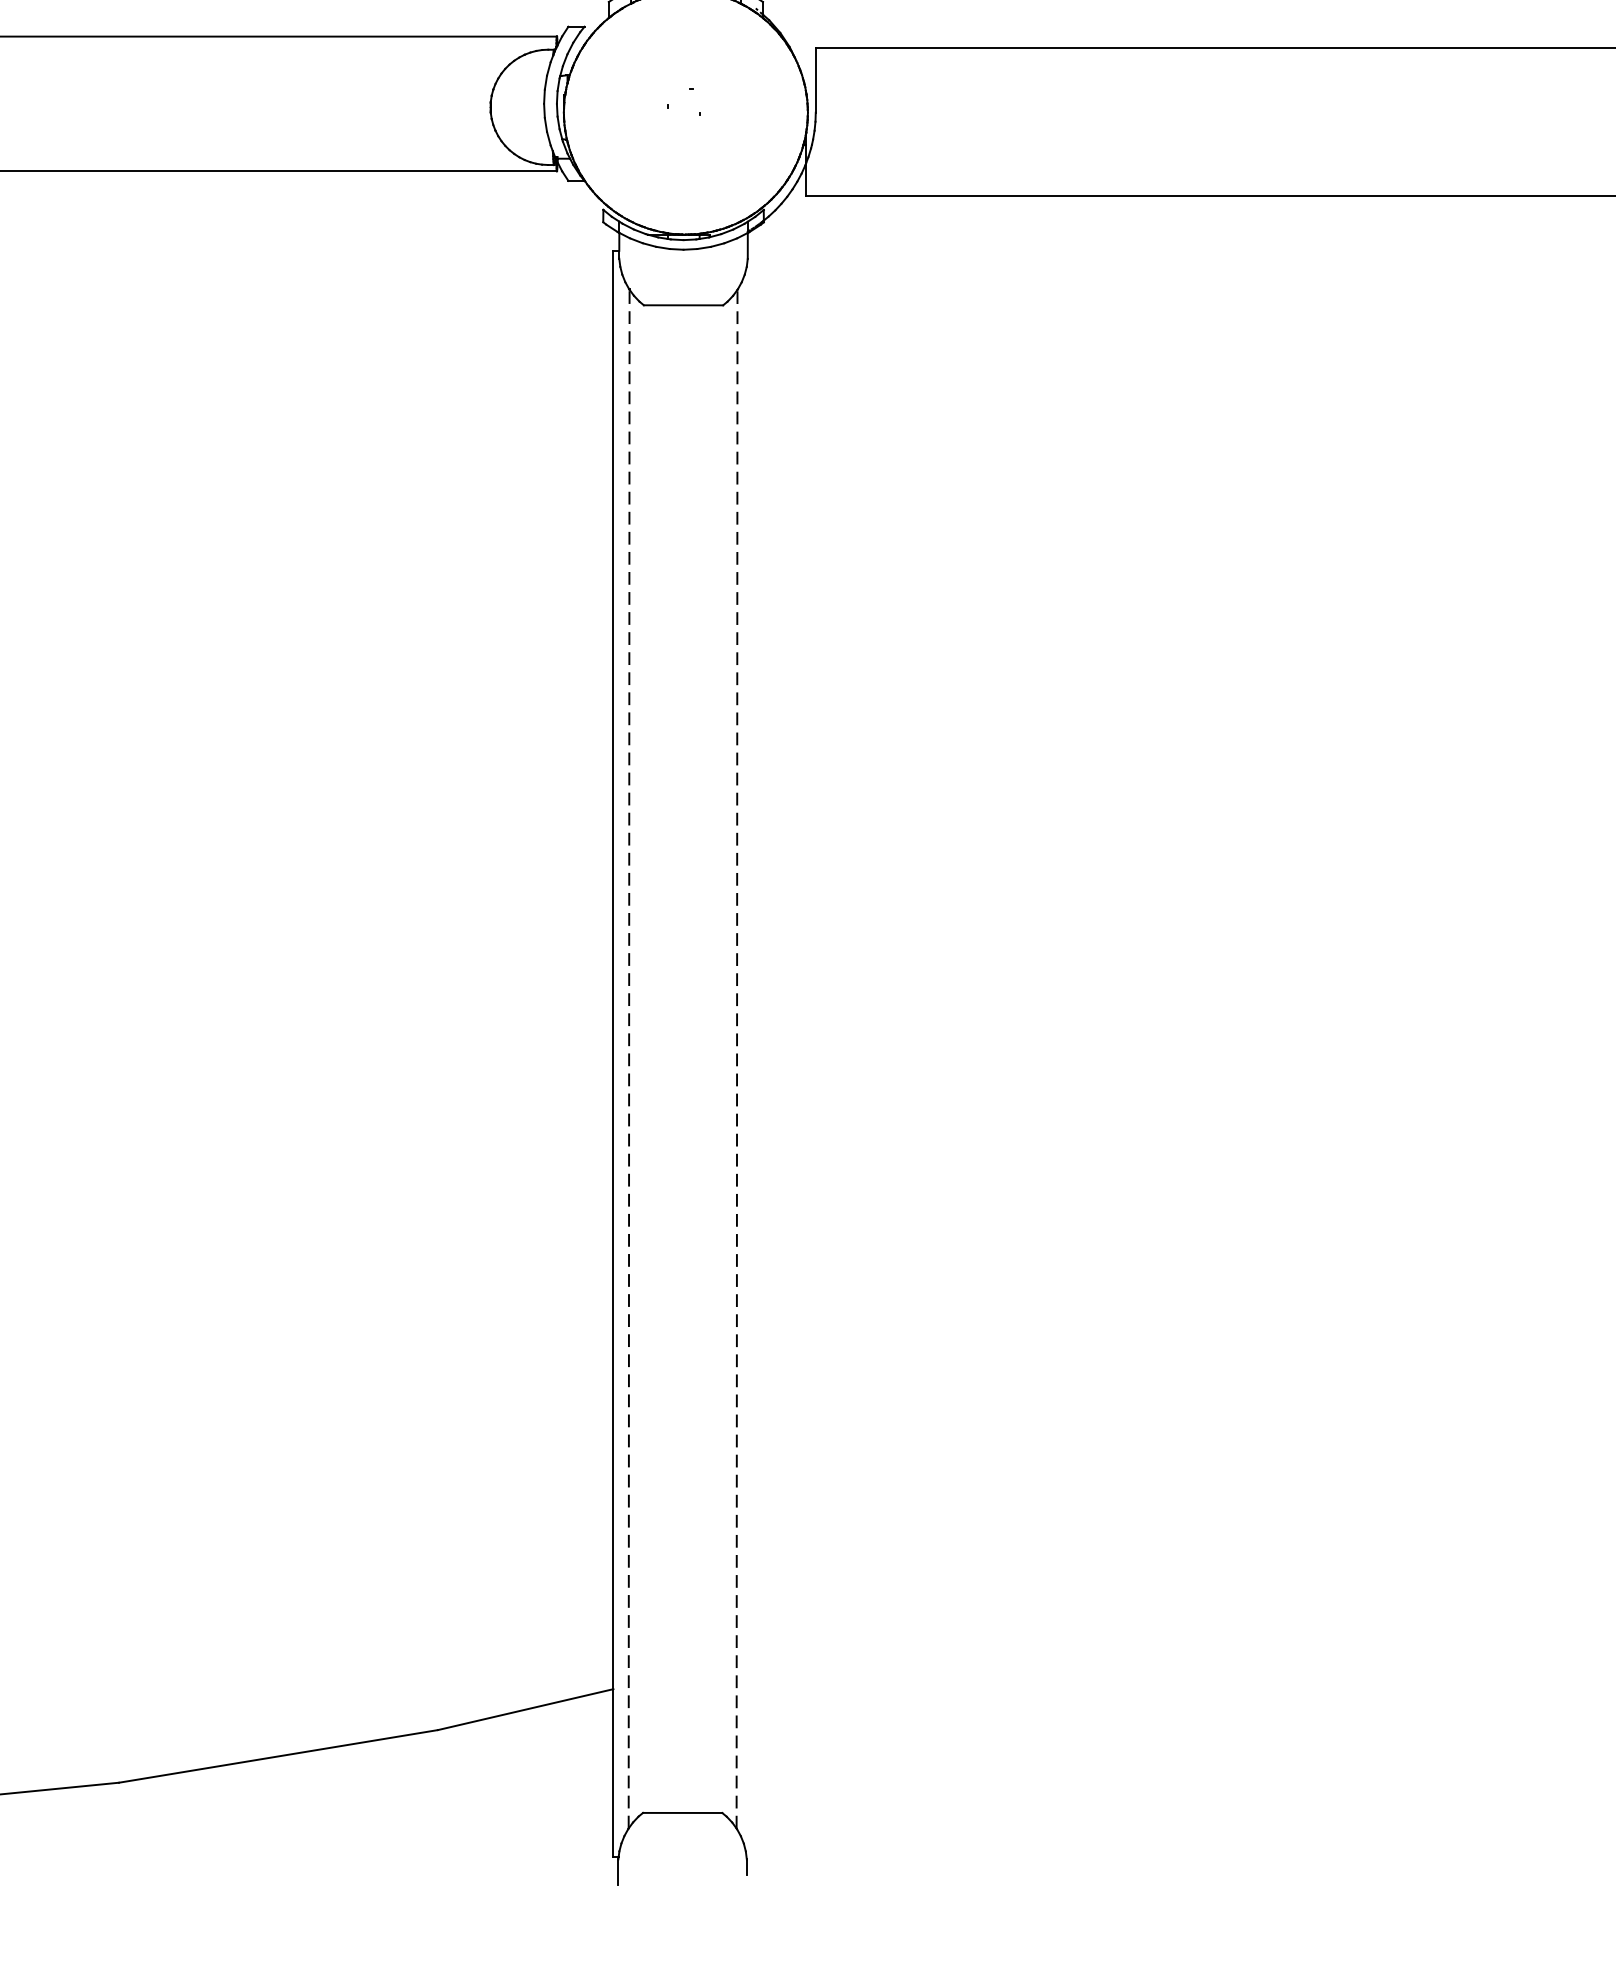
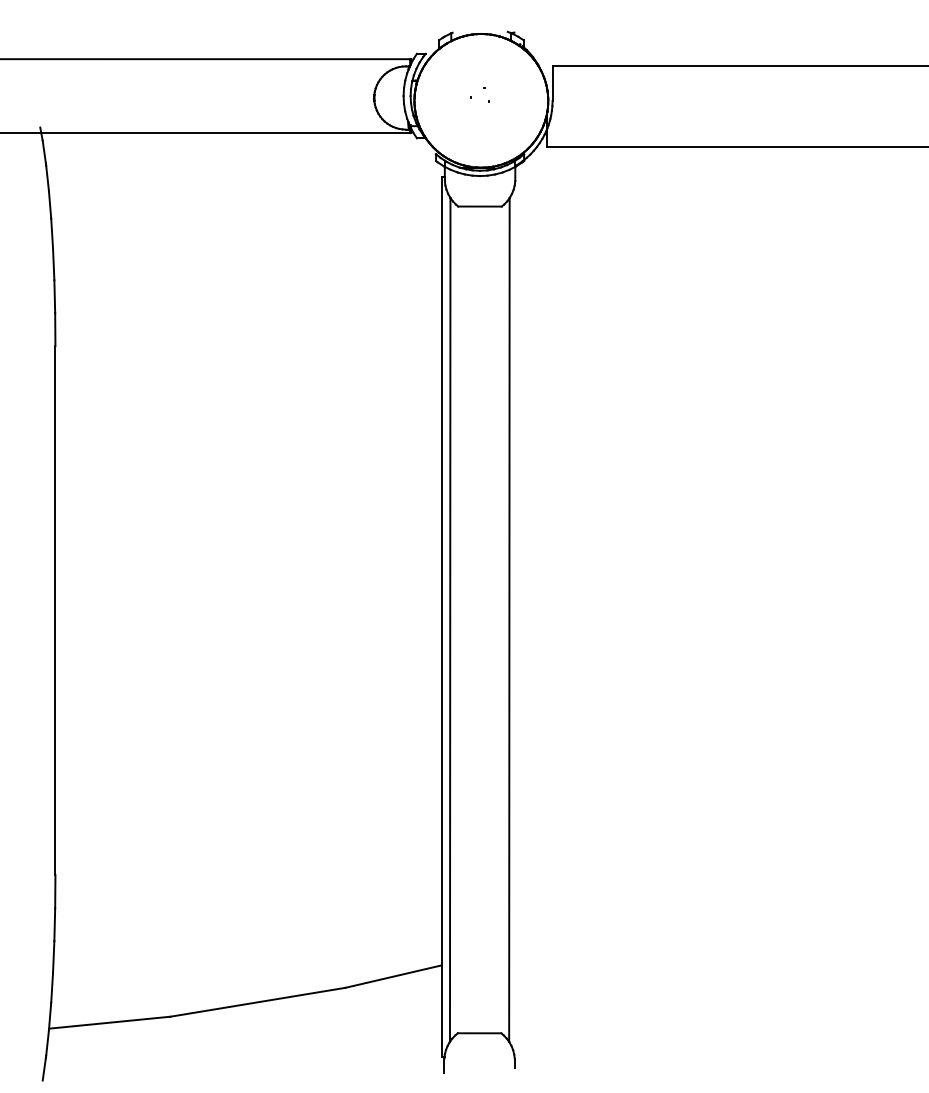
line: (629, 1058) -> (450, 619), dashed -> solid
line: (737, 1058) -> (509, 619), dashed -> solid

